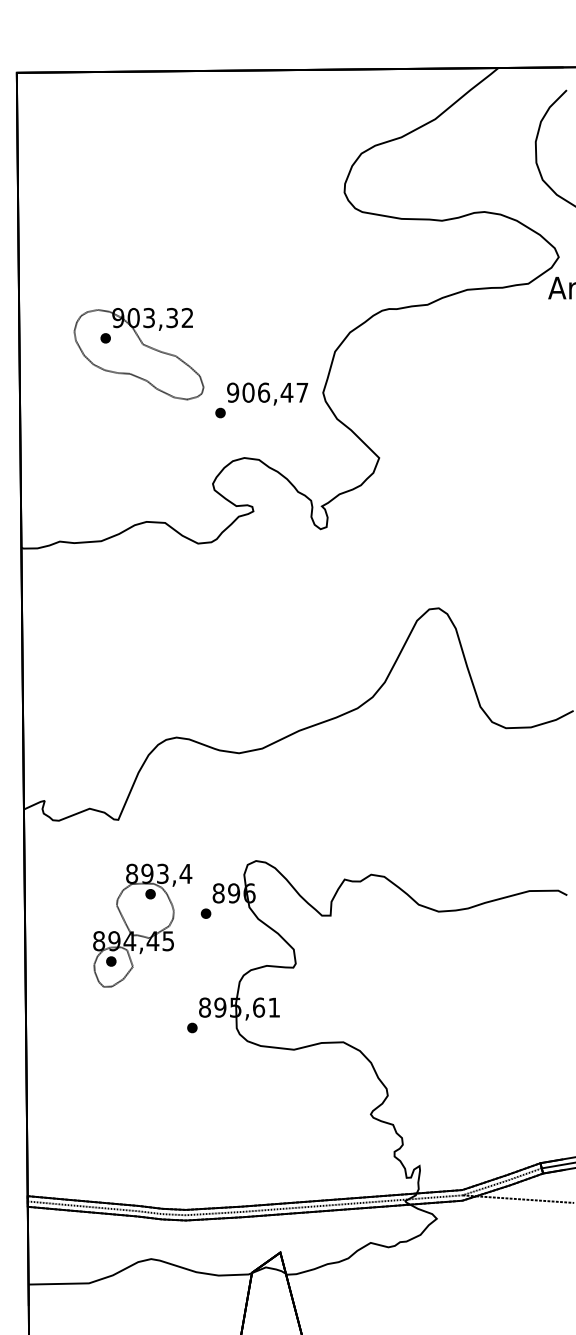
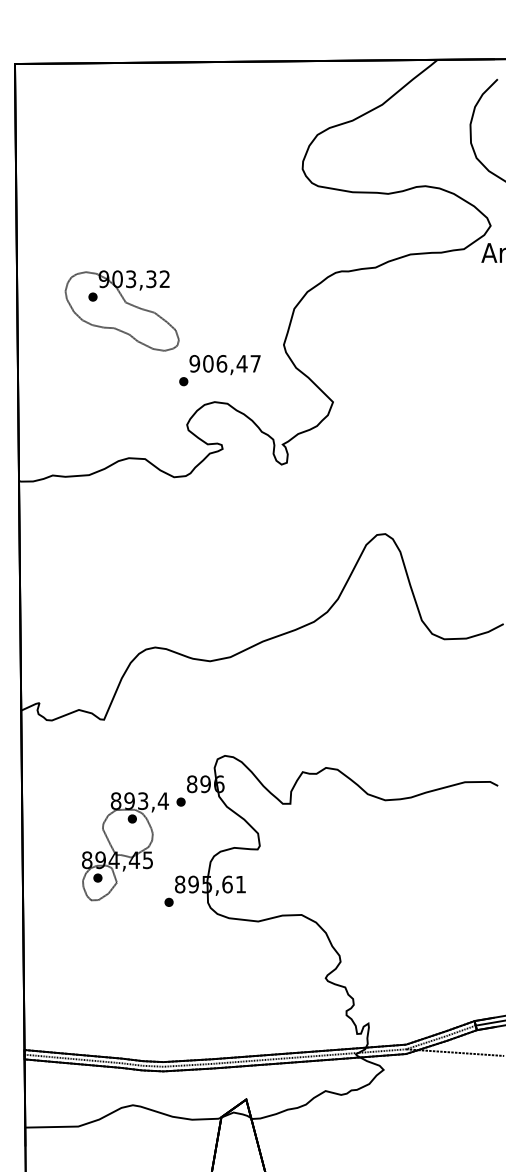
text: (261, 400) -> (219, 370), moved
part: (142, 925) -> (125, 846), moved

